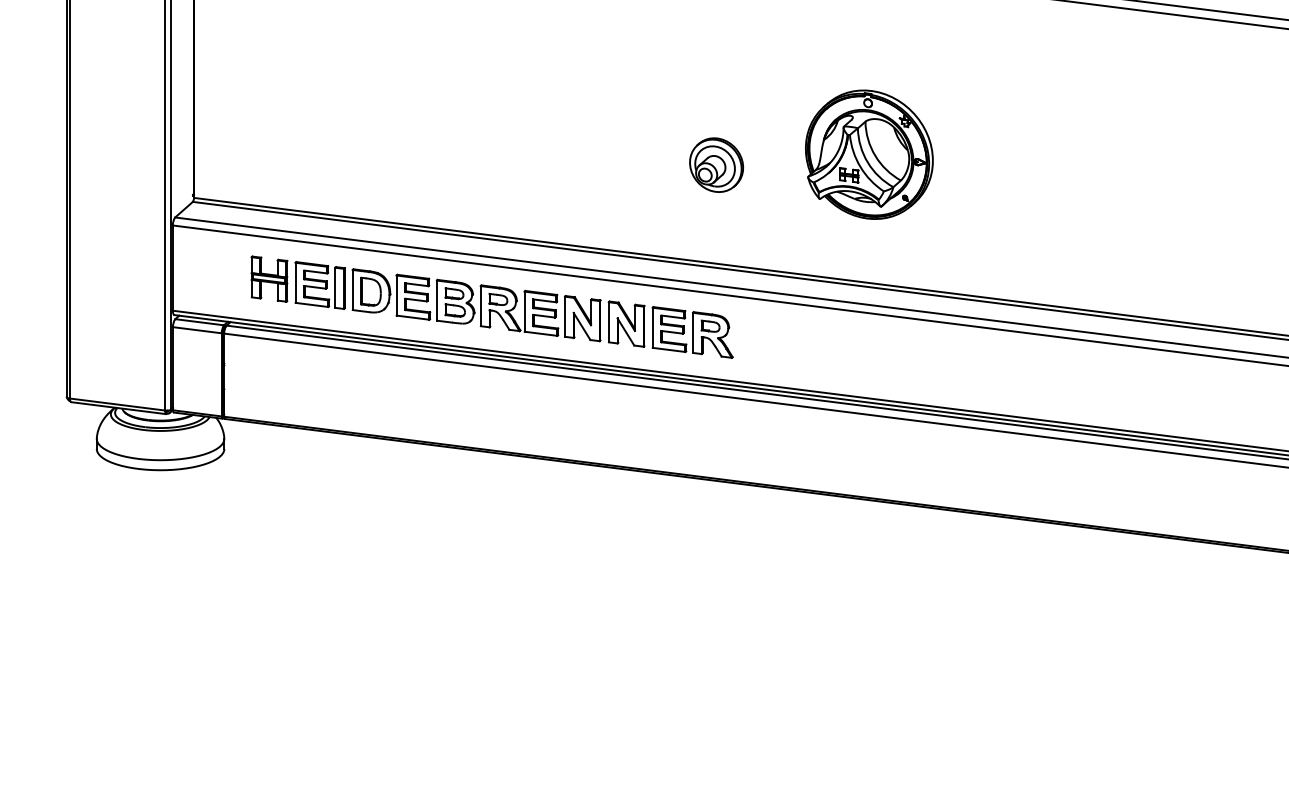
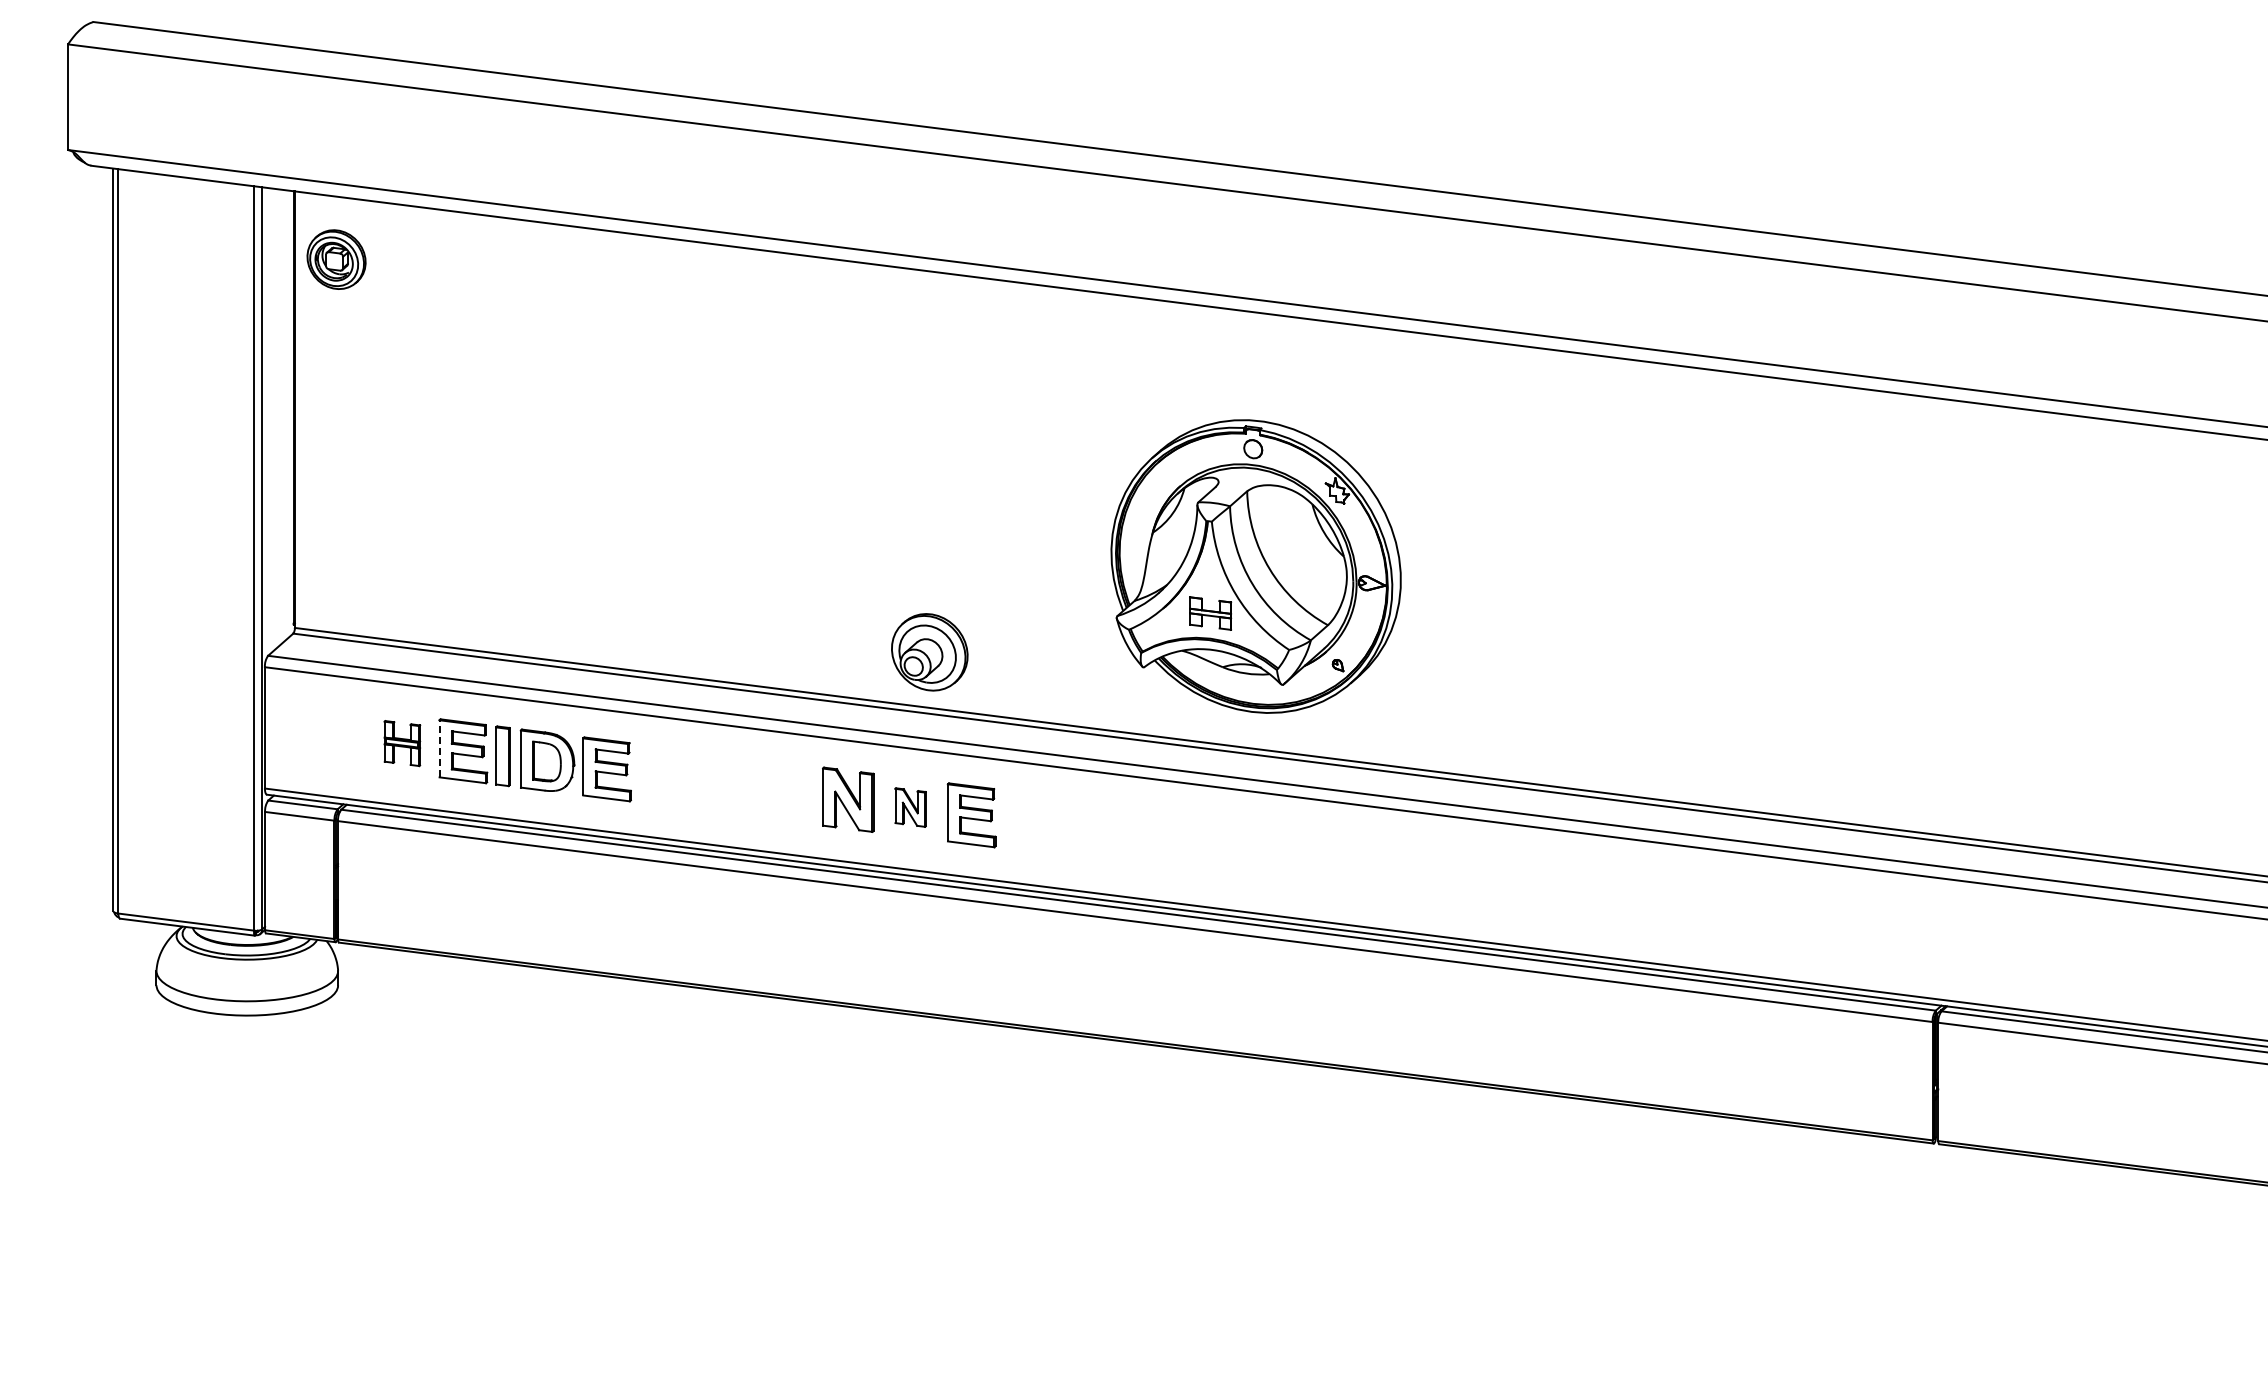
part: (869, 154) -> (1256, 566), size x1.6
part: (716, 165) -> (929, 652), moved
part: (269, 279) -> (402, 743), size x0.7
line: (295, 282) -> (439, 748), solid -> dashed
part: (497, 307) -> (726, 784), removed
part: (626, 324) -> (910, 807), size x0.6
part: (712, 334) -> (1033, 822), removed

